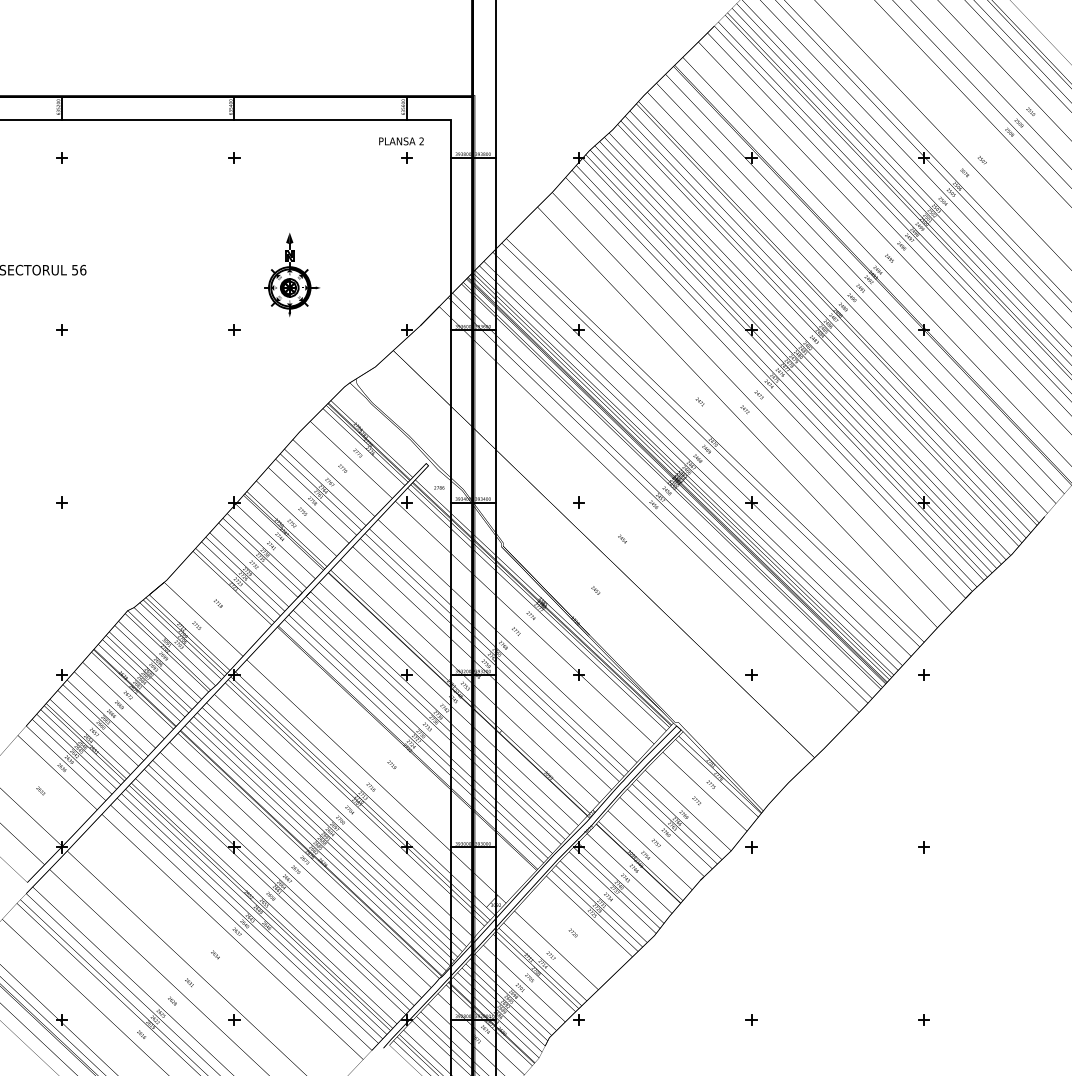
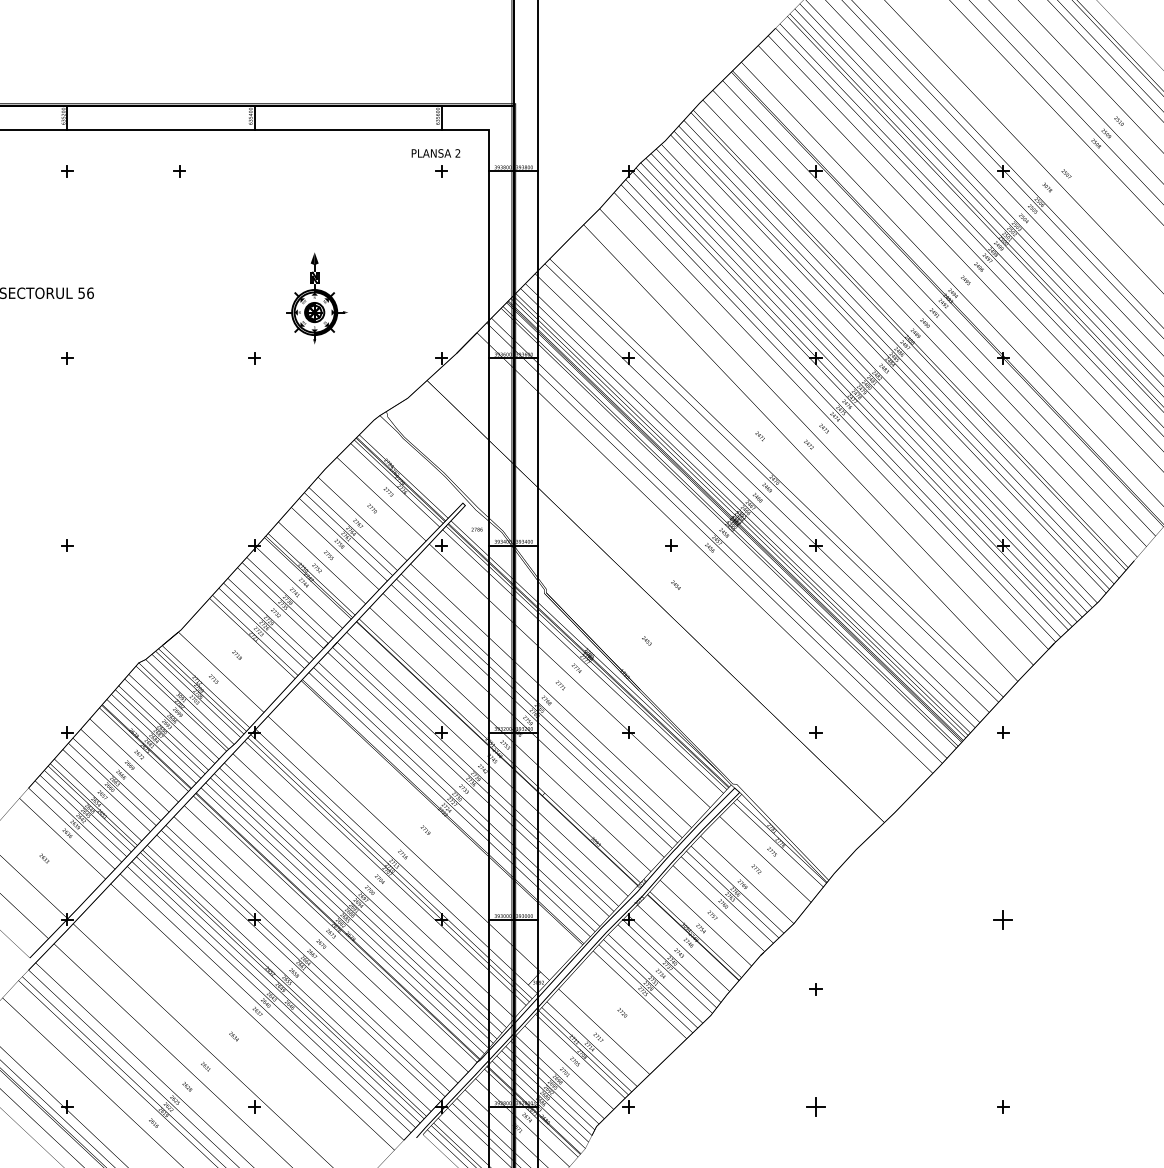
part: (234, 157) -> (179, 170), moved
part: (578, 502) -> (670, 545), moved
part: (751, 847) -> (815, 989), moved
part: (923, 847) -> (1002, 919), size x1.6
part: (751, 1019) -> (815, 1106), size x1.6

